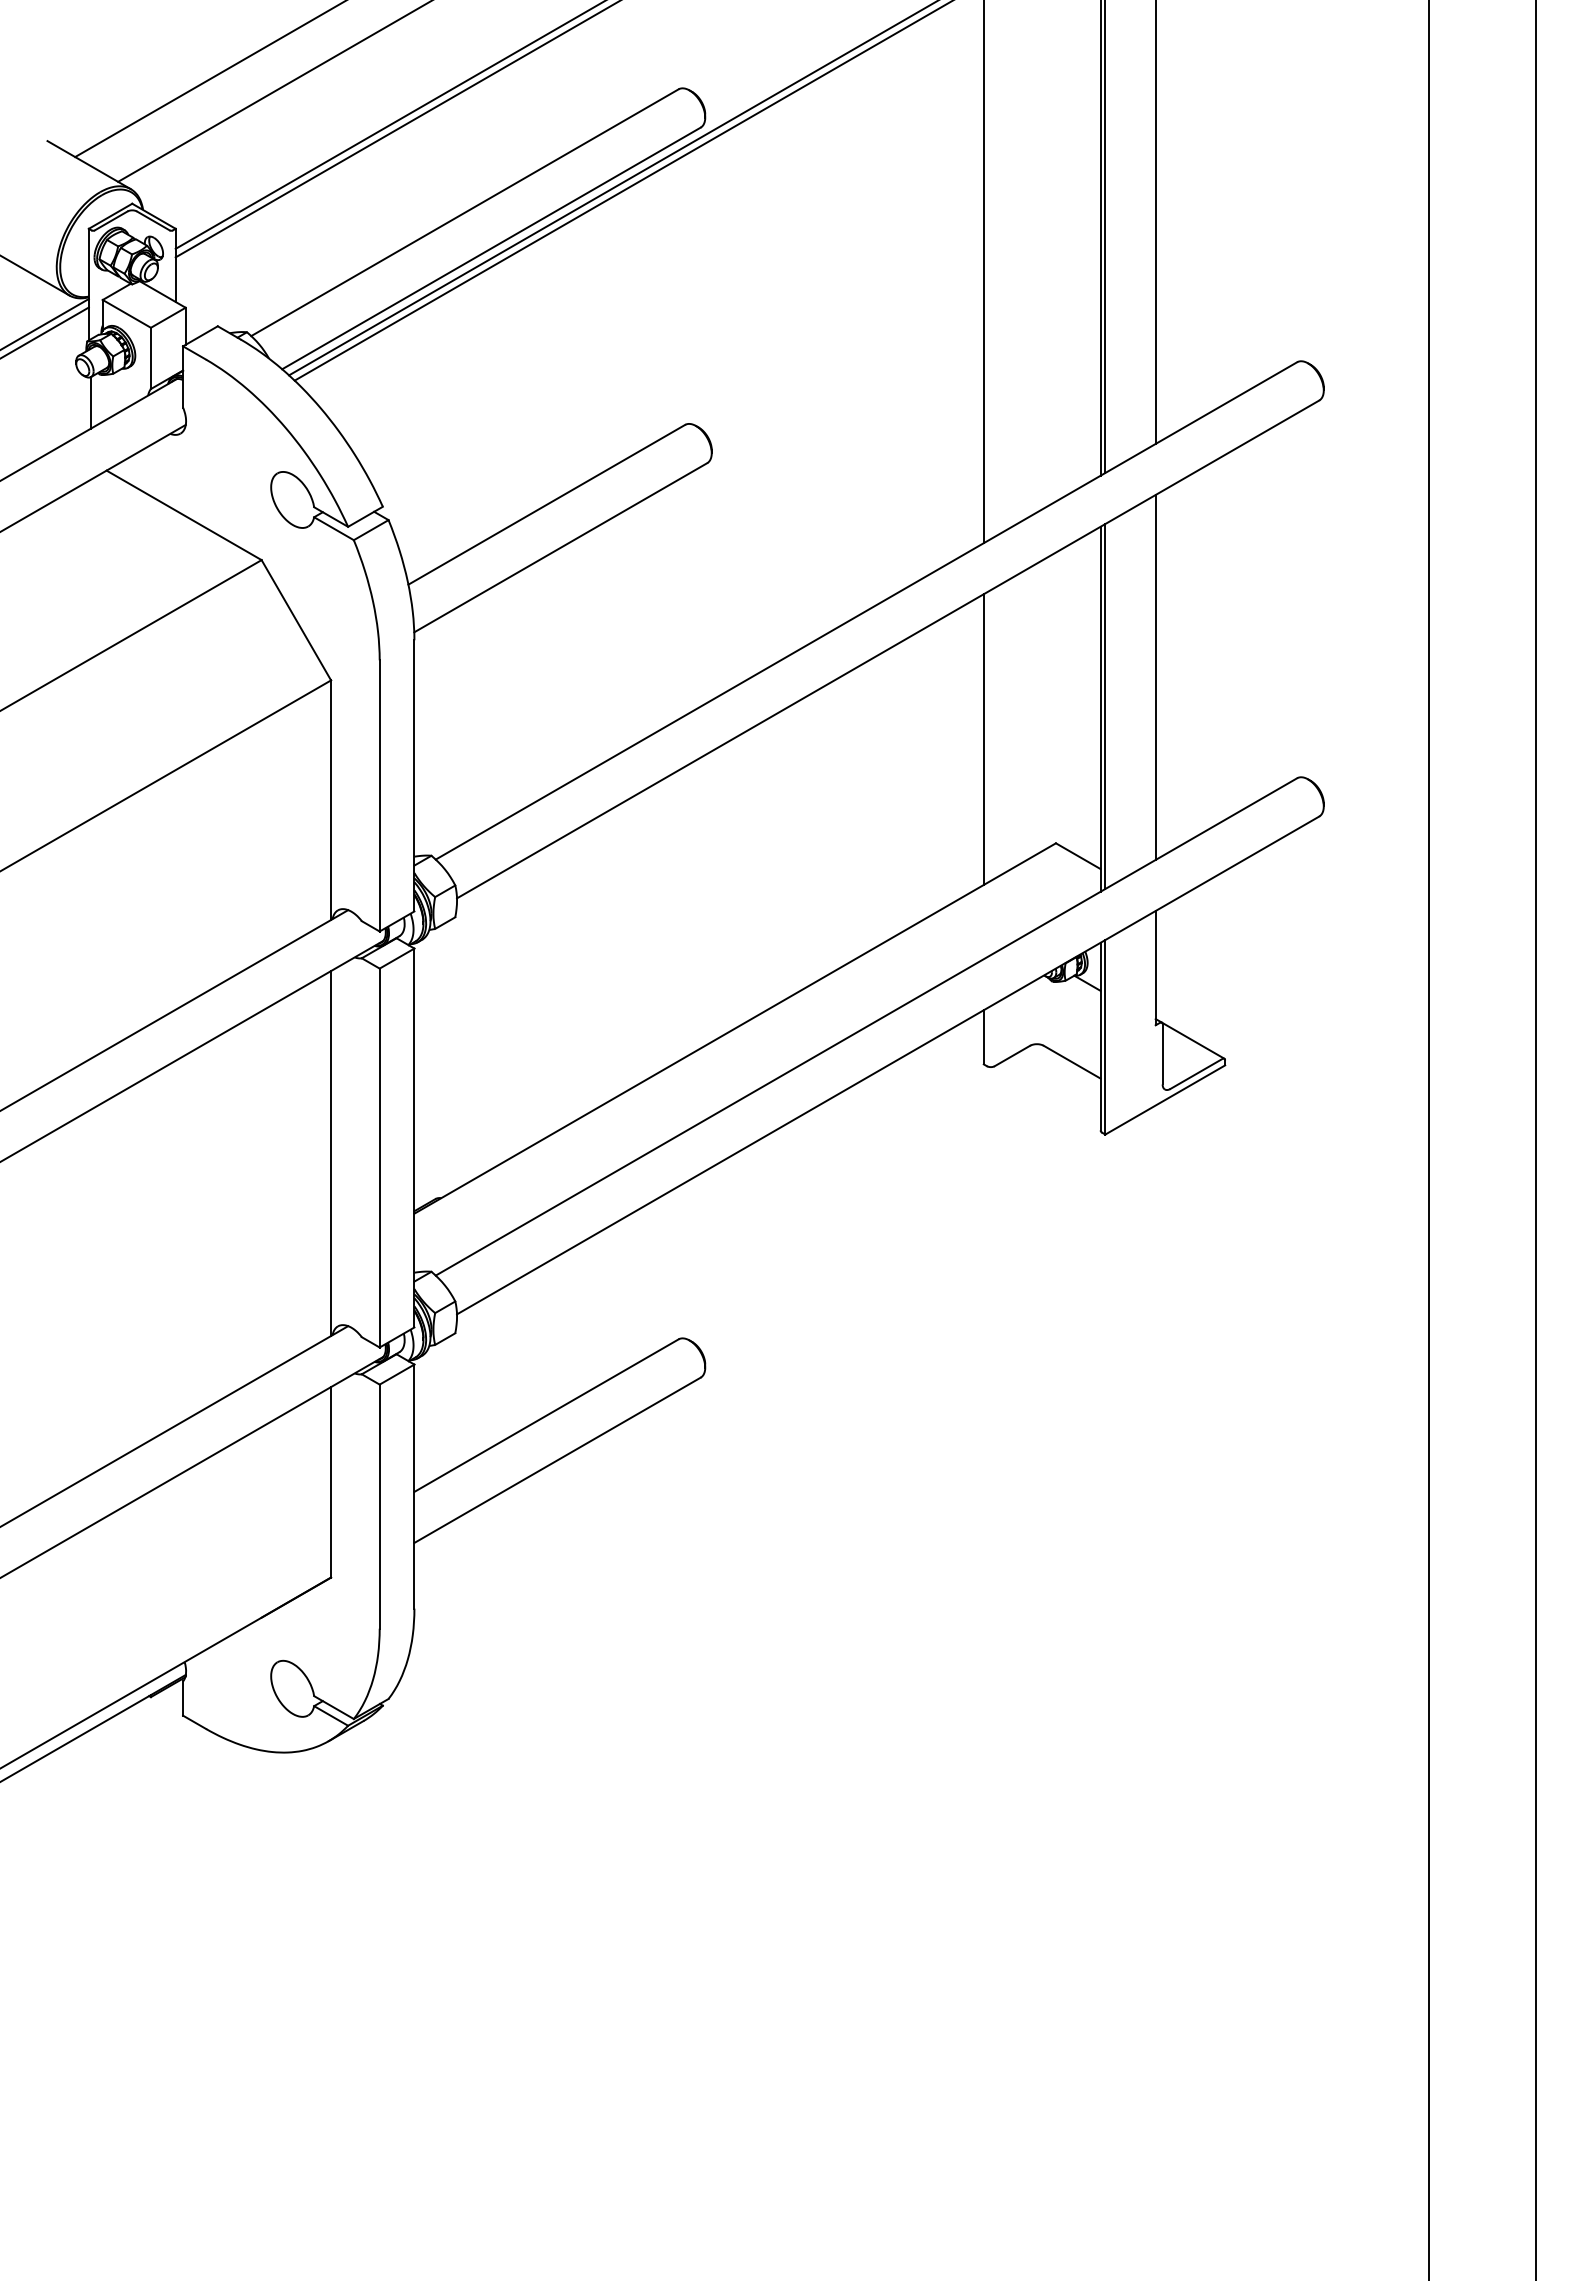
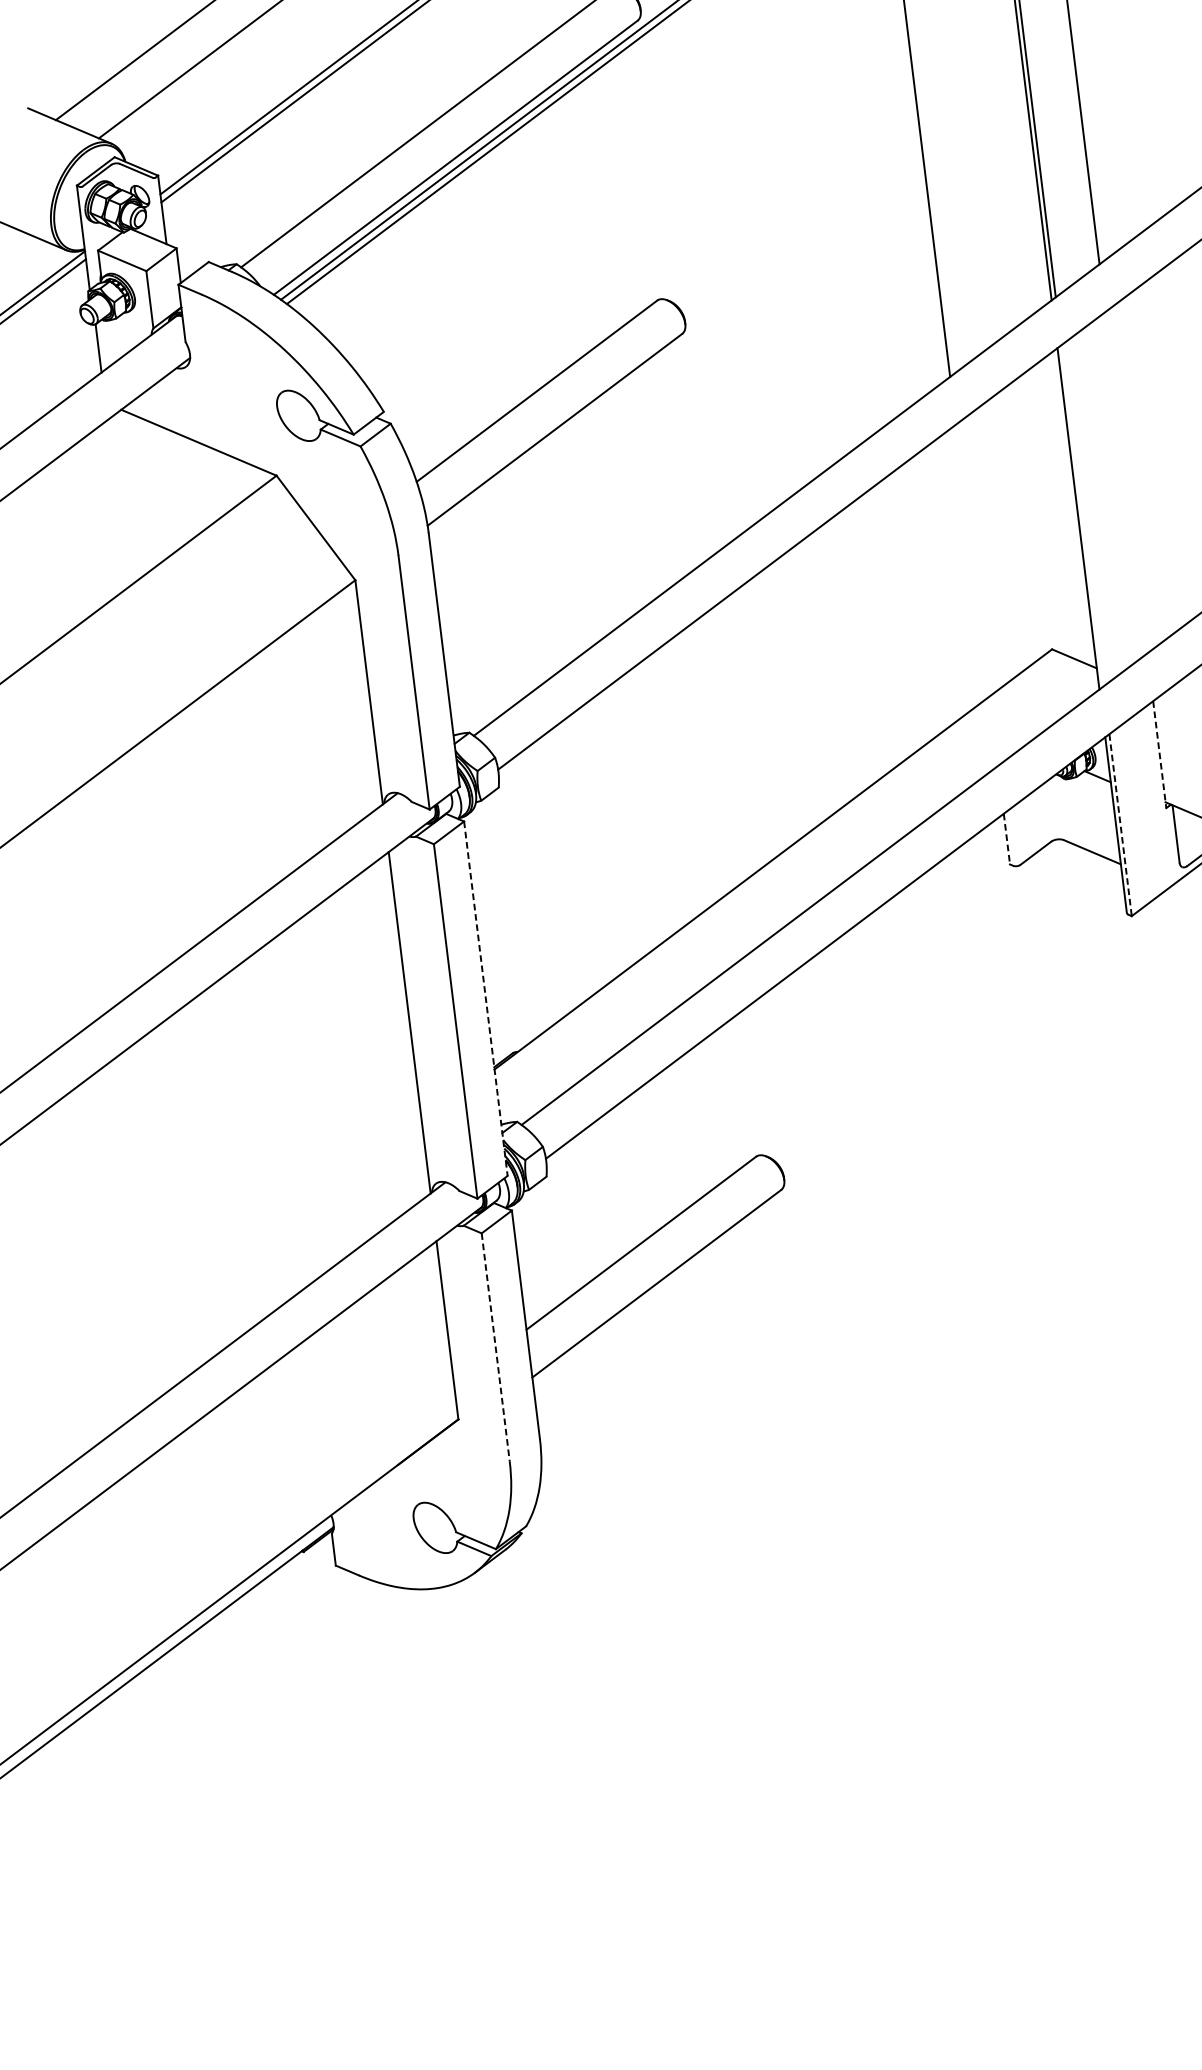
line: (1155, 676) -> (1126, 481), removed
line: (1105, 706) -> (1082, 515), removed
line: (983, 739) -> (972, 560), removed
line: (1155, 968) -> (1159, 755), solid -> dashed
line: (983, 1037) -> (1006, 839), solid -> dashed
line: (1105, 1037) -> (1120, 825), solid -> dashed
line: (414, 1138) -> (486, 999), solid -> dashed
line: (379, 1507) -> (495, 1348), solid -> dashed

